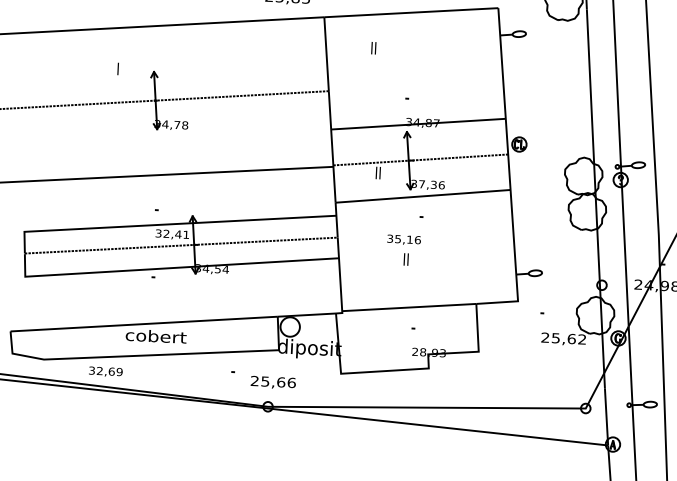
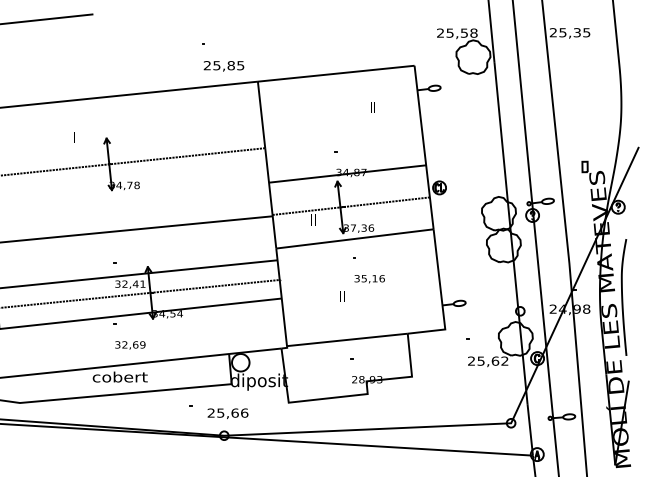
text: (373, 48) -> (372, 107), moved
text: (403, 240) -> (369, 279), moved
text: (106, 372) -> (130, 345), moved

